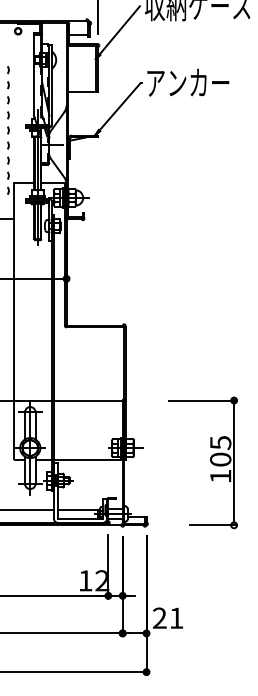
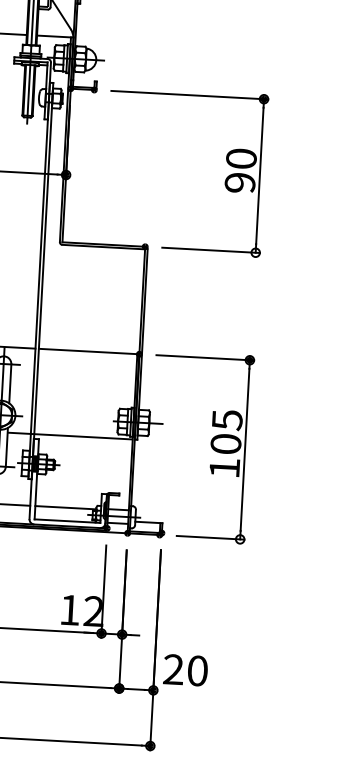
part: (177, 275) -> (225, 178), added
part: (210, 462) -> (211, 447), moved
text: (176, 617) -> (197, 669), 21 -> 20

